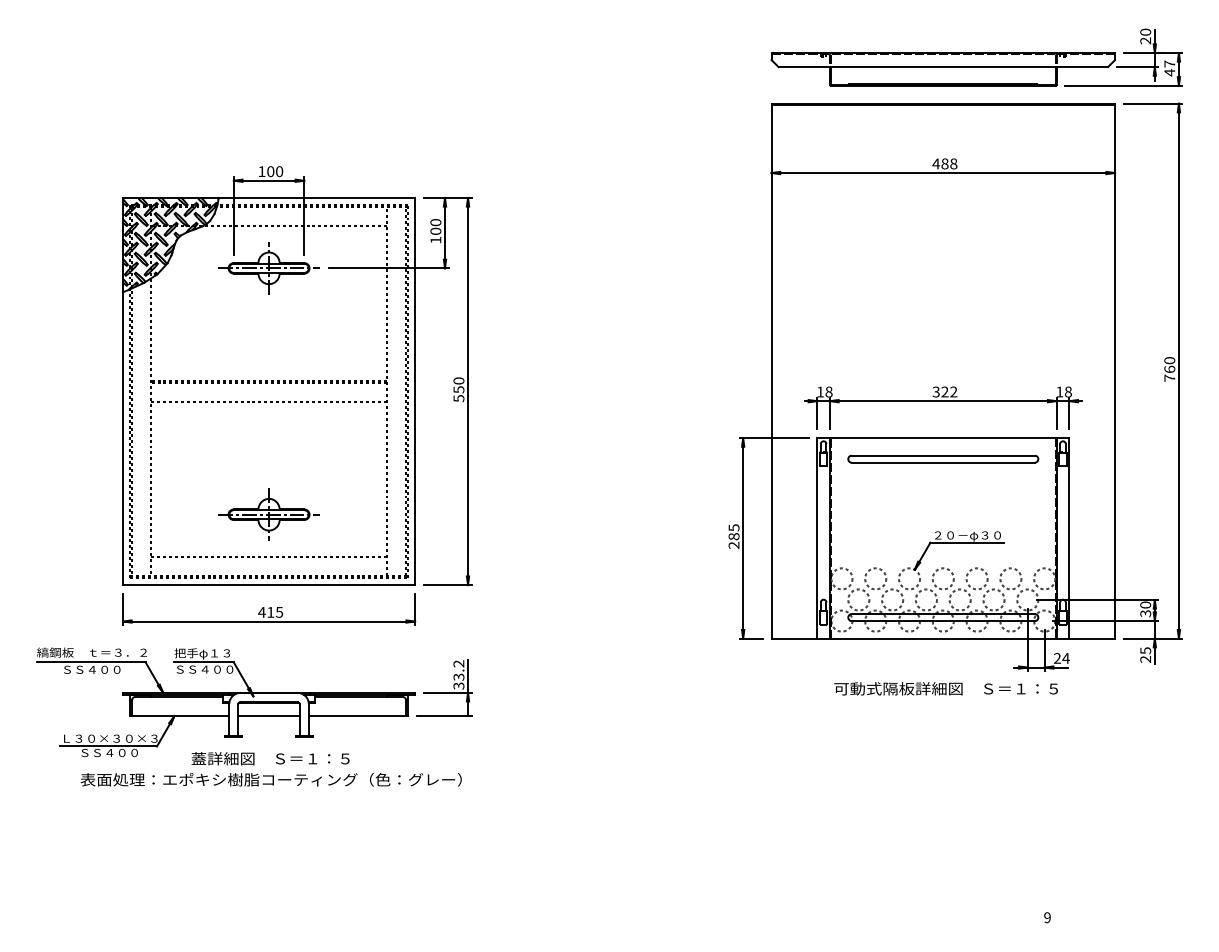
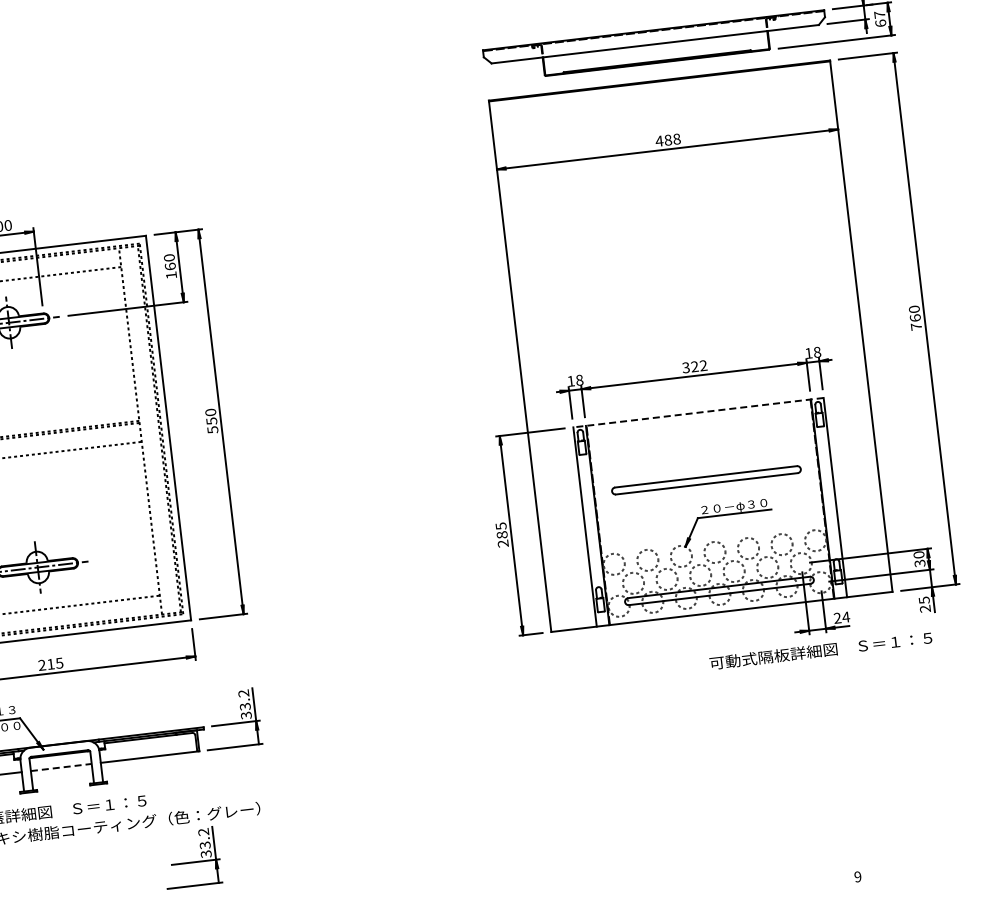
text: (1169, 72) -> (880, 23), 47 -> 67
text: (435, 230) -> (169, 265), 100 -> 160
line: (942, 438) -> (697, 413), solid -> dashed
part: (943, 458) -> (706, 479), moved
text: (261, 611) -> (41, 664), 415 -> 215
text: (945, 688) -> (820, 650), moved
line: (269, 716) -> (61, 767), solid -> dashed
part: (388, 820) -> (192, 857), added

